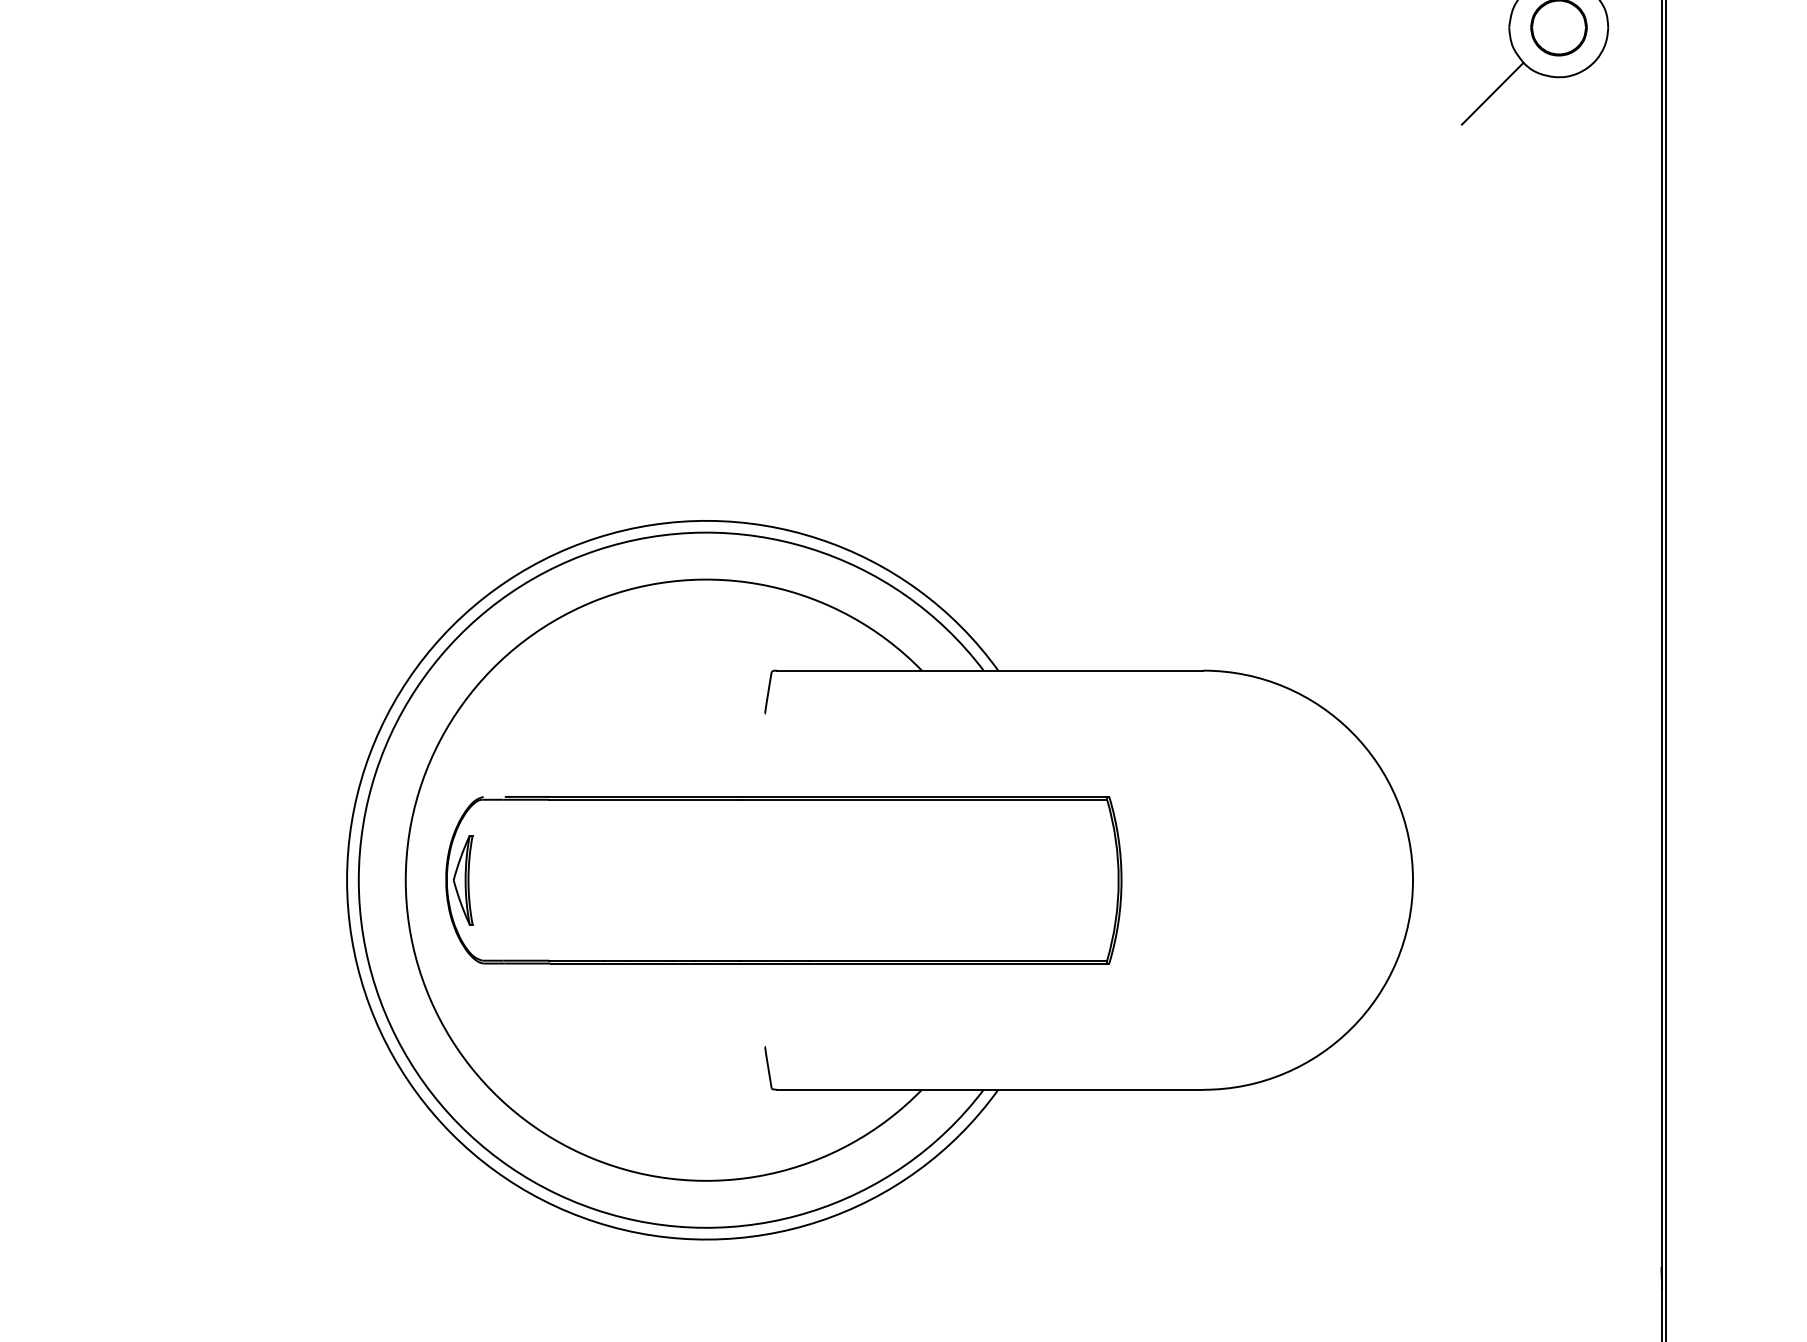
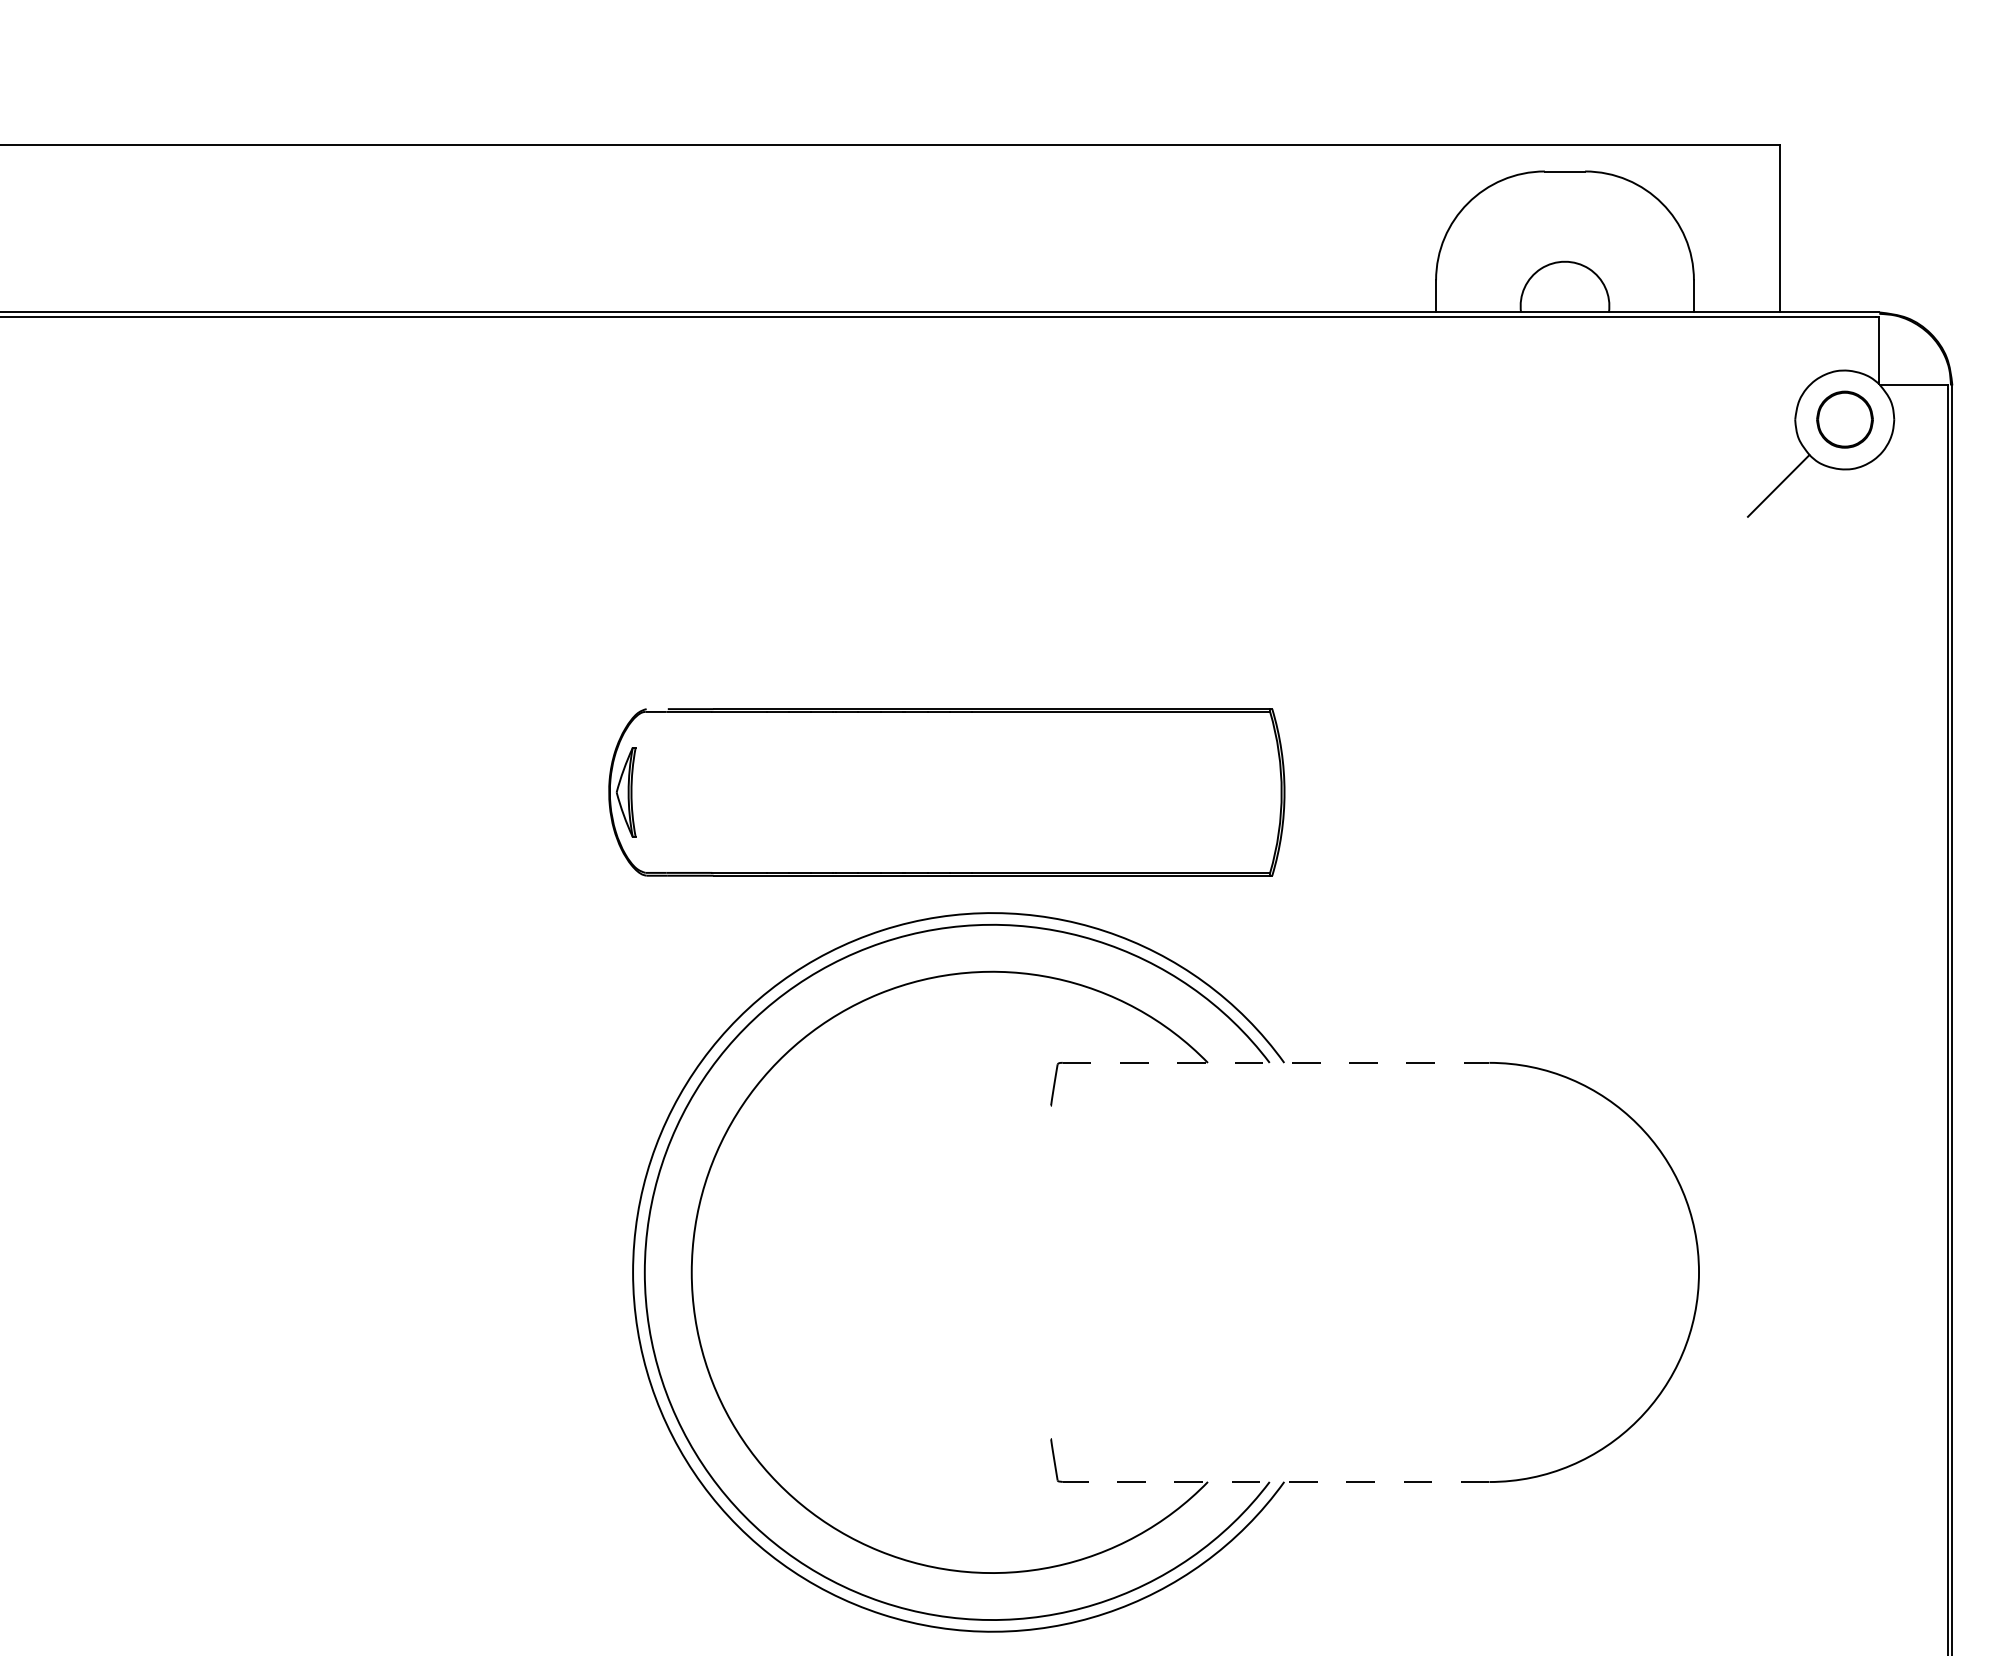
line: (990, 670) -> (1276, 1062), solid -> dashed
part: (783, 880) -> (946, 792), moved
line: (989, 1090) -> (1275, 1482), solid -> dashed

